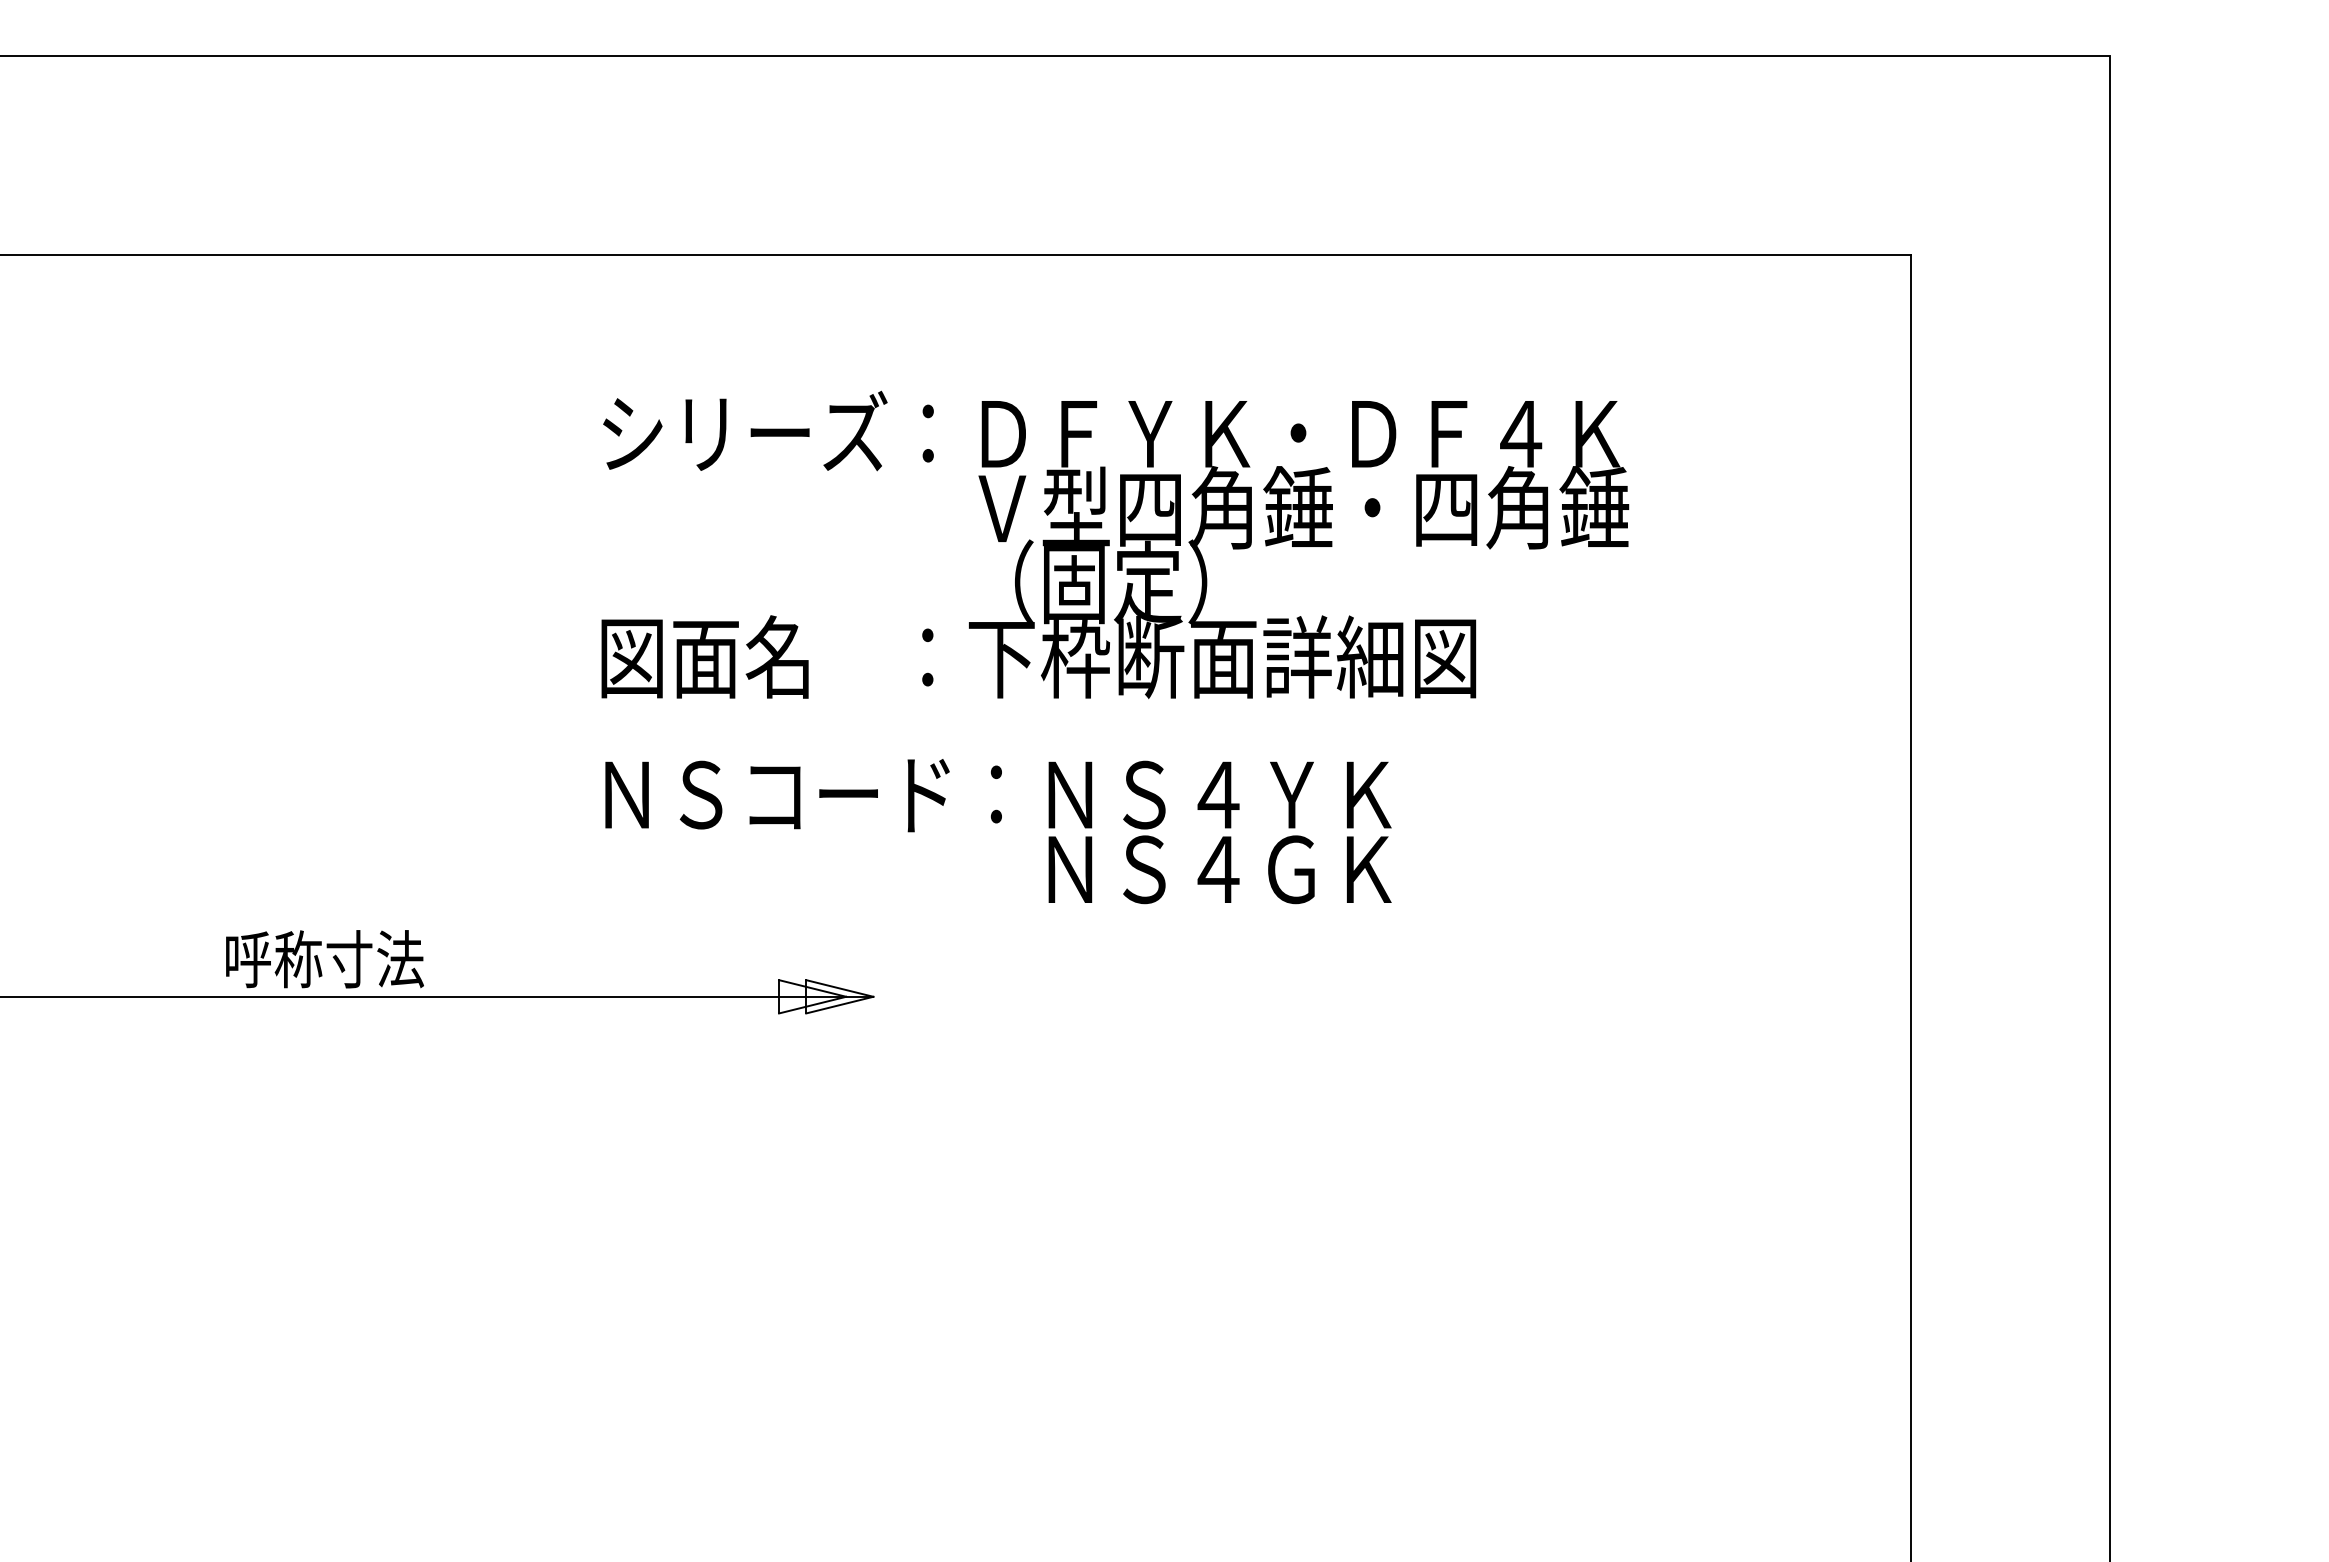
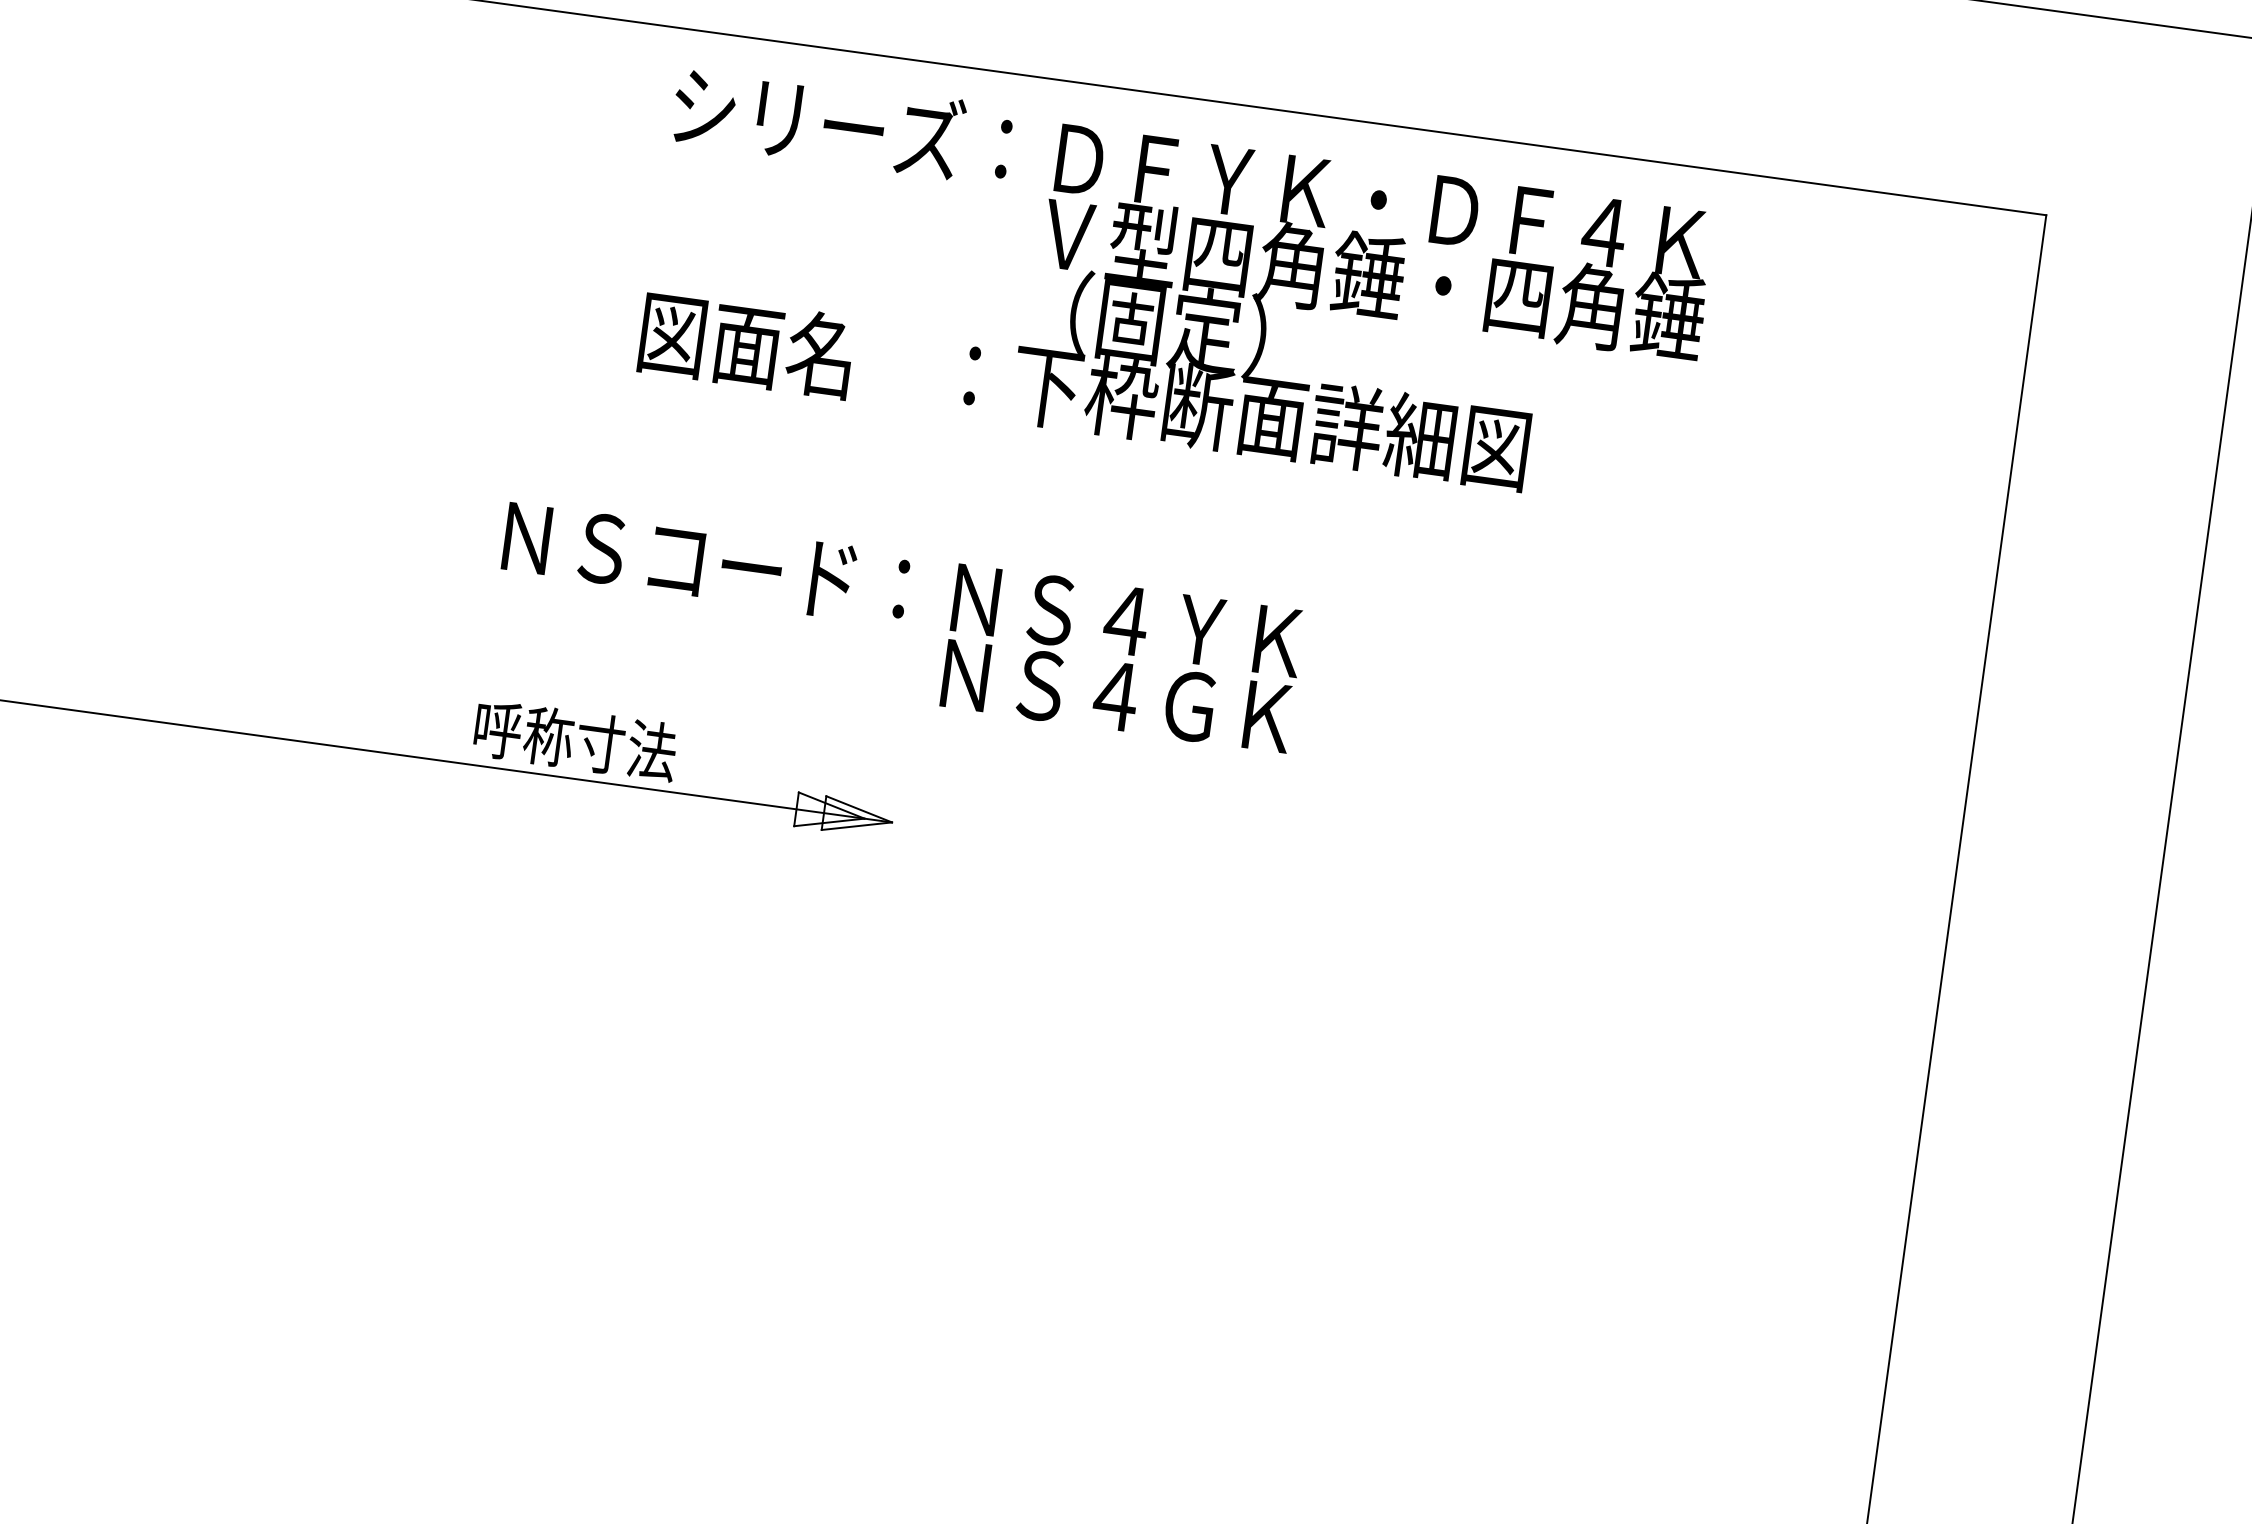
text: (1115, 544) -> (1178, 287), moved
text: (998, 831) -> (898, 626), moved
text: (324, 959) -> (575, 740), moved

